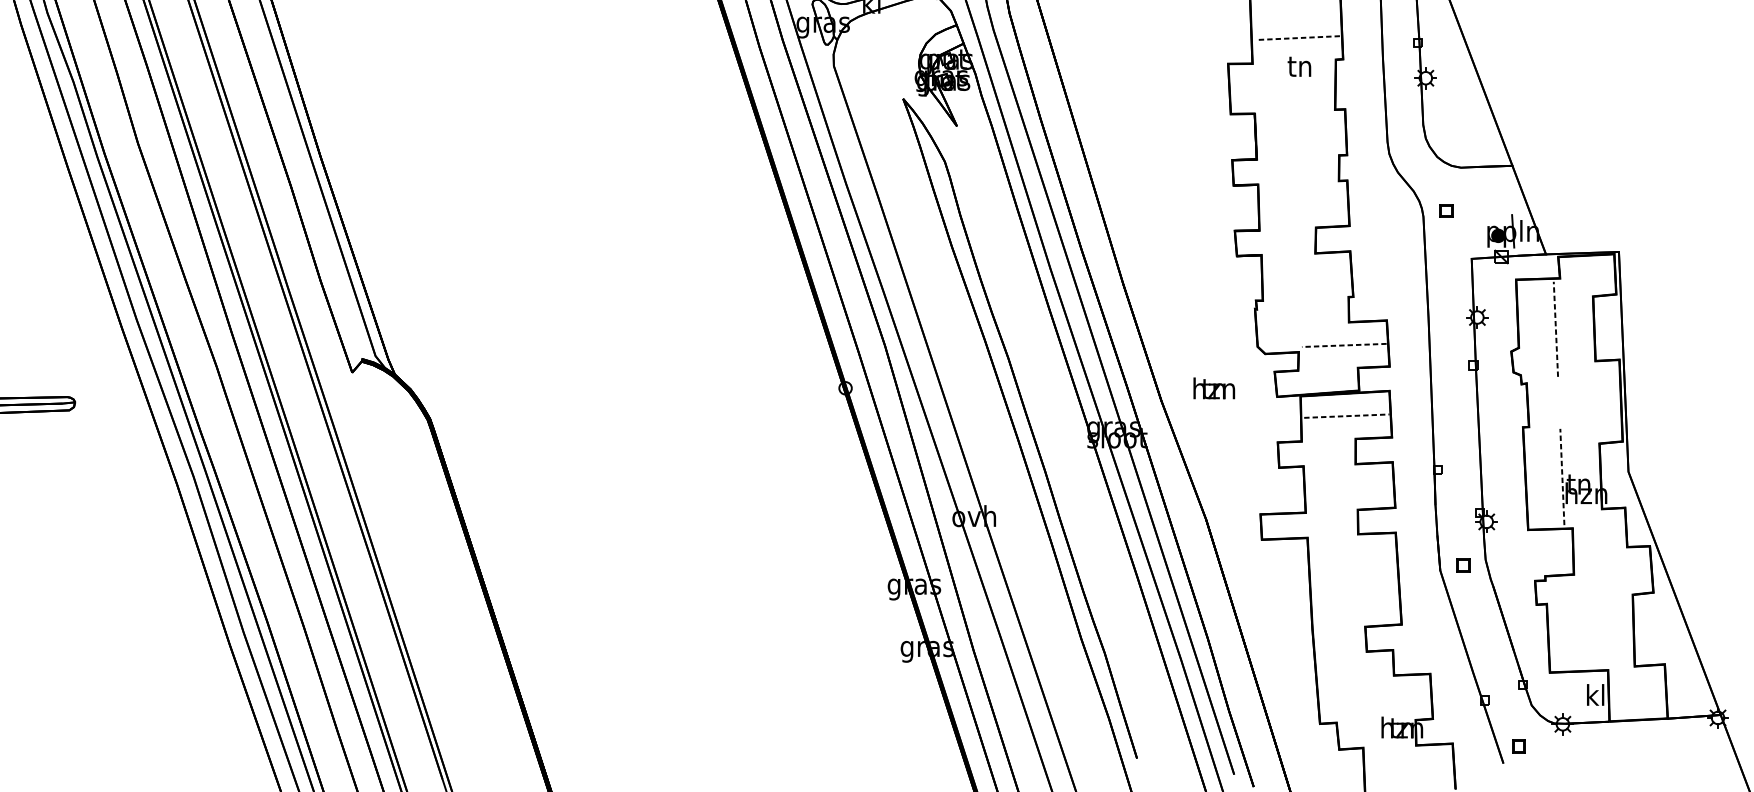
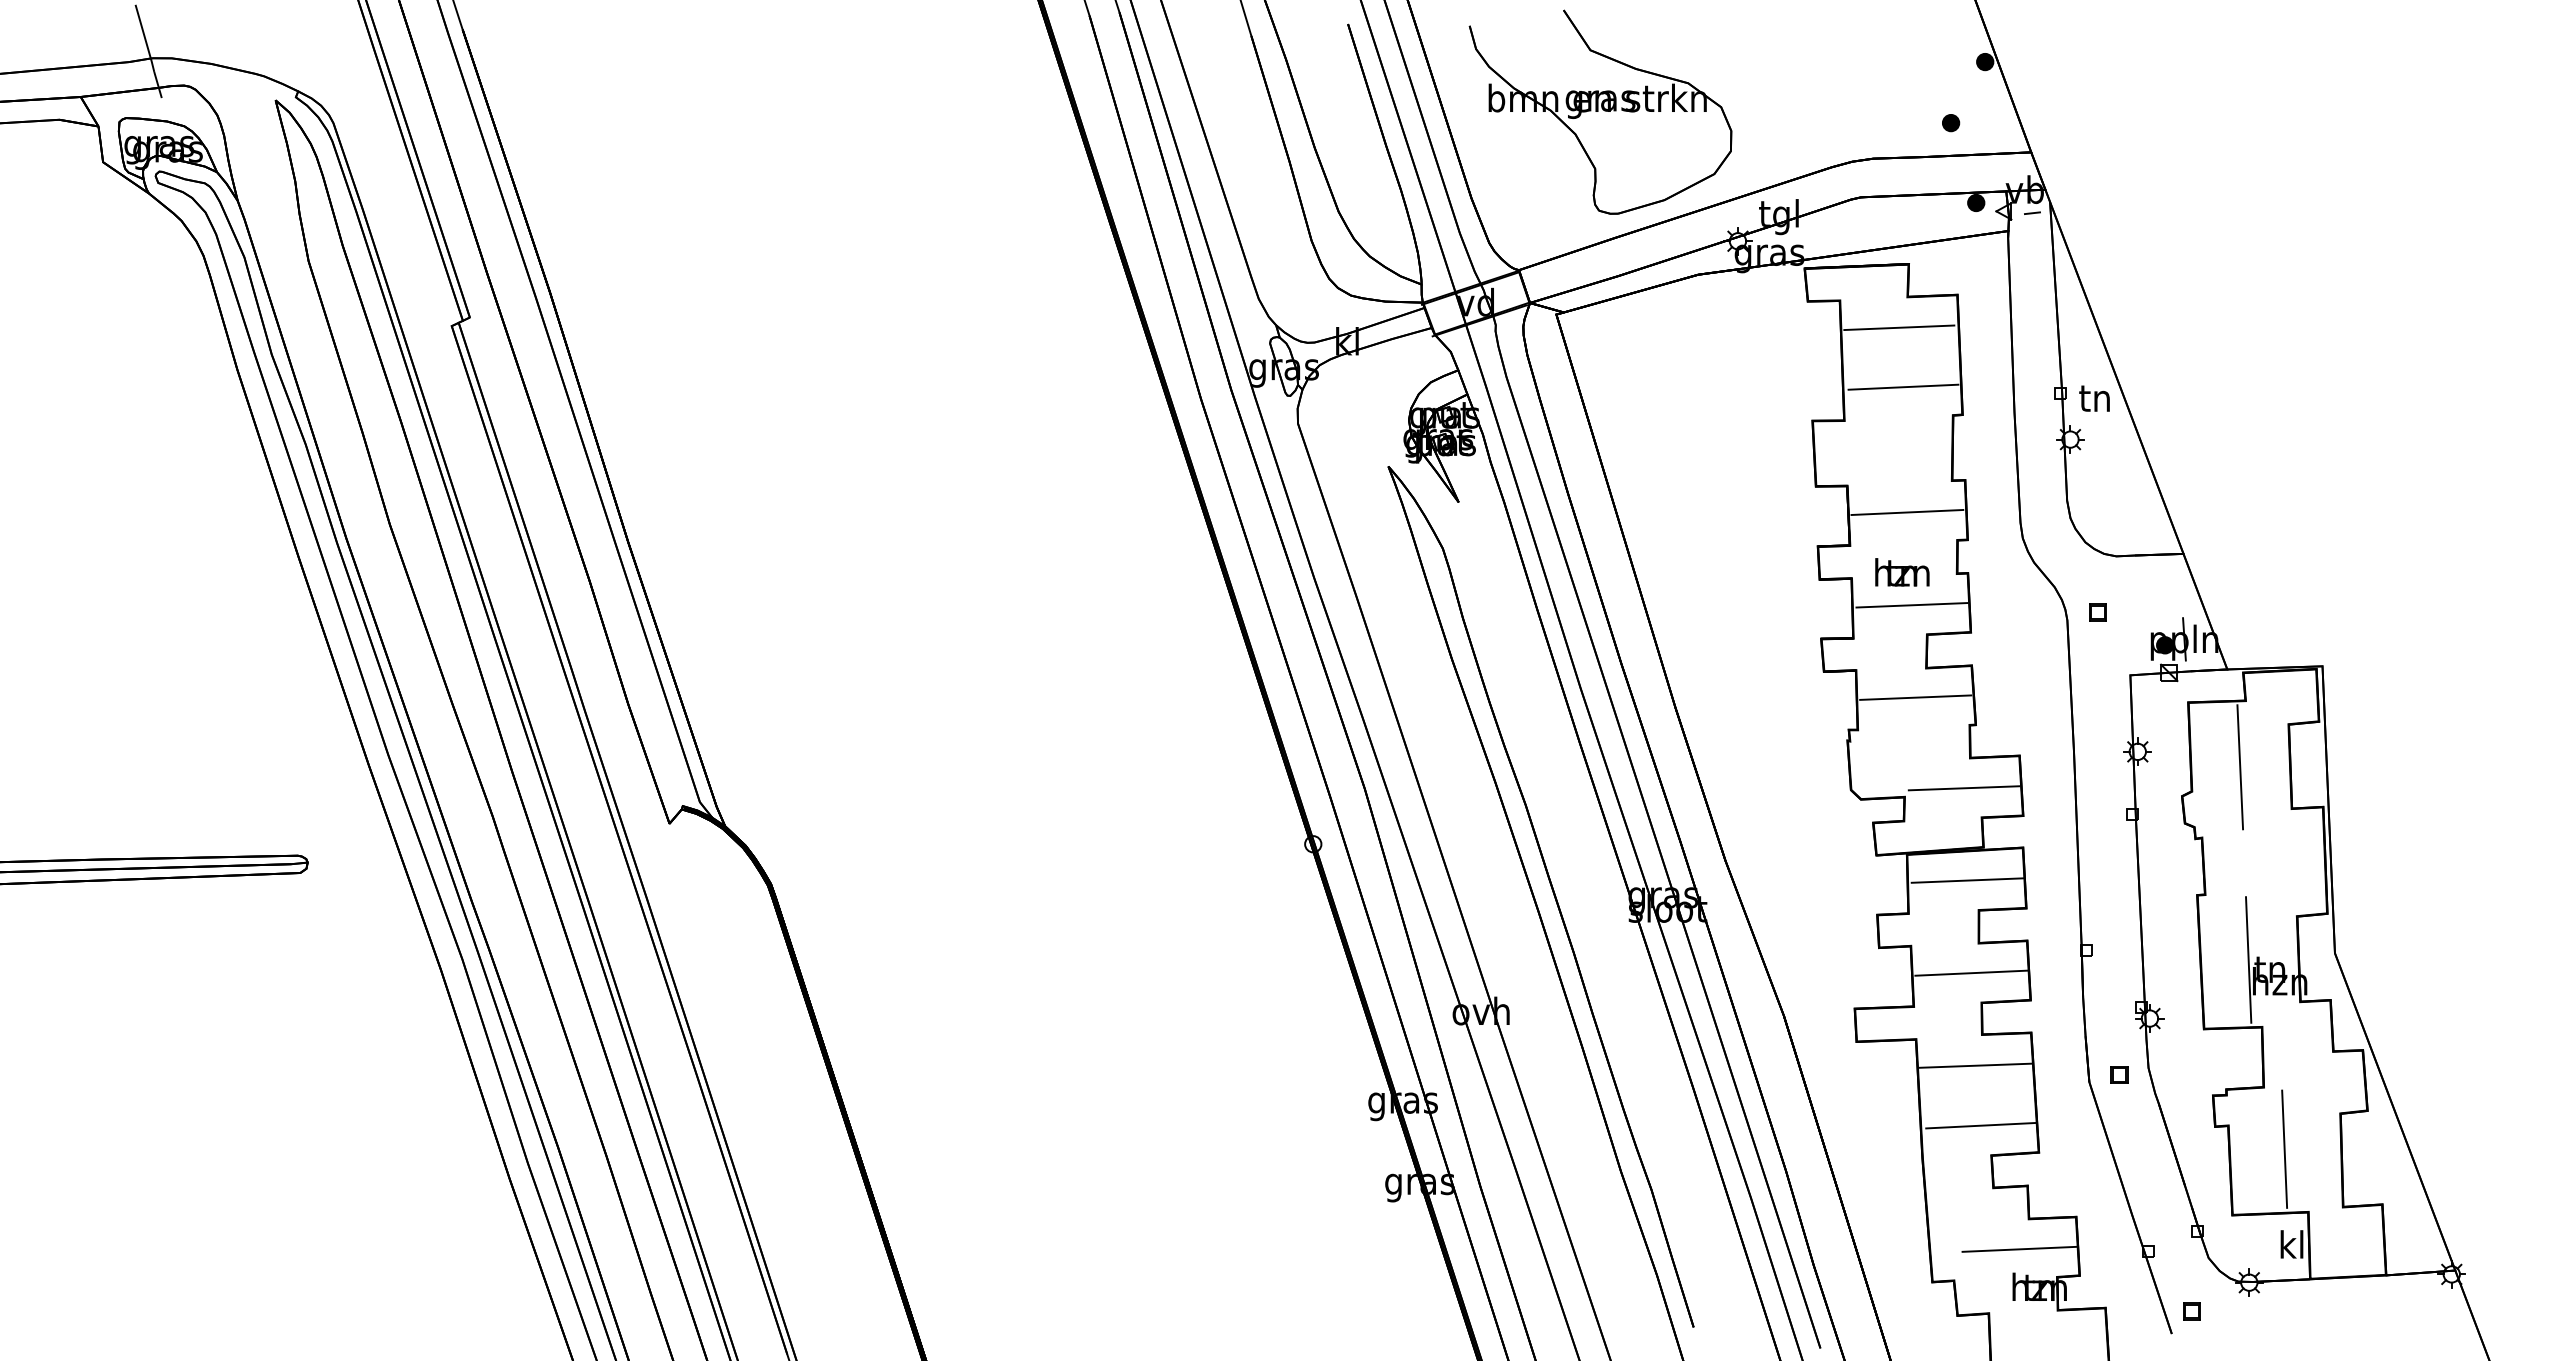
line: (1297, 38) -> (1903, 387), dashed -> solid
text: (1299, 66) -> (2094, 398), moved
line: (1300, 134) -> (1907, 512), added
line: (1304, 205) -> (1911, 605), added
line: (1307, 275) -> (1915, 697), added
line: (1556, 328) -> (2240, 766), dashed -> solid
line: (1343, 345) -> (1963, 788), dashed -> solid
text: (1214, 388) -> (1902, 572), moved
line: (1346, 416) -> (1967, 880), dashed -> solid
line: (1562, 476) -> (2248, 959), dashed -> solid
line: (1349, 486) -> (1971, 972), added
line: (1352, 557) -> (1974, 1065), added
line: (1356, 603) -> (1980, 1125), added
line: (1589, 621) -> (2284, 1148), added
line: (1386, 698) -> (2019, 1248), added

